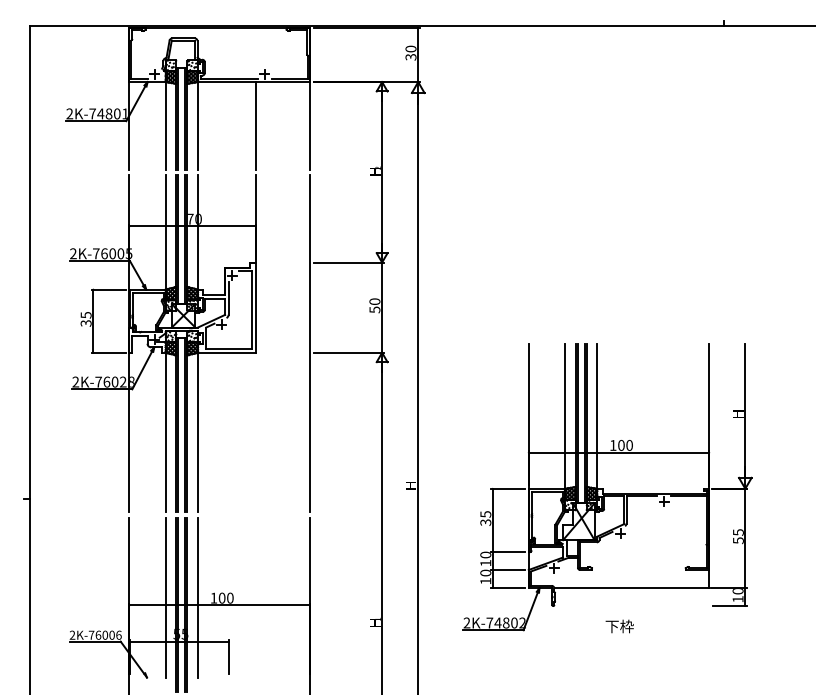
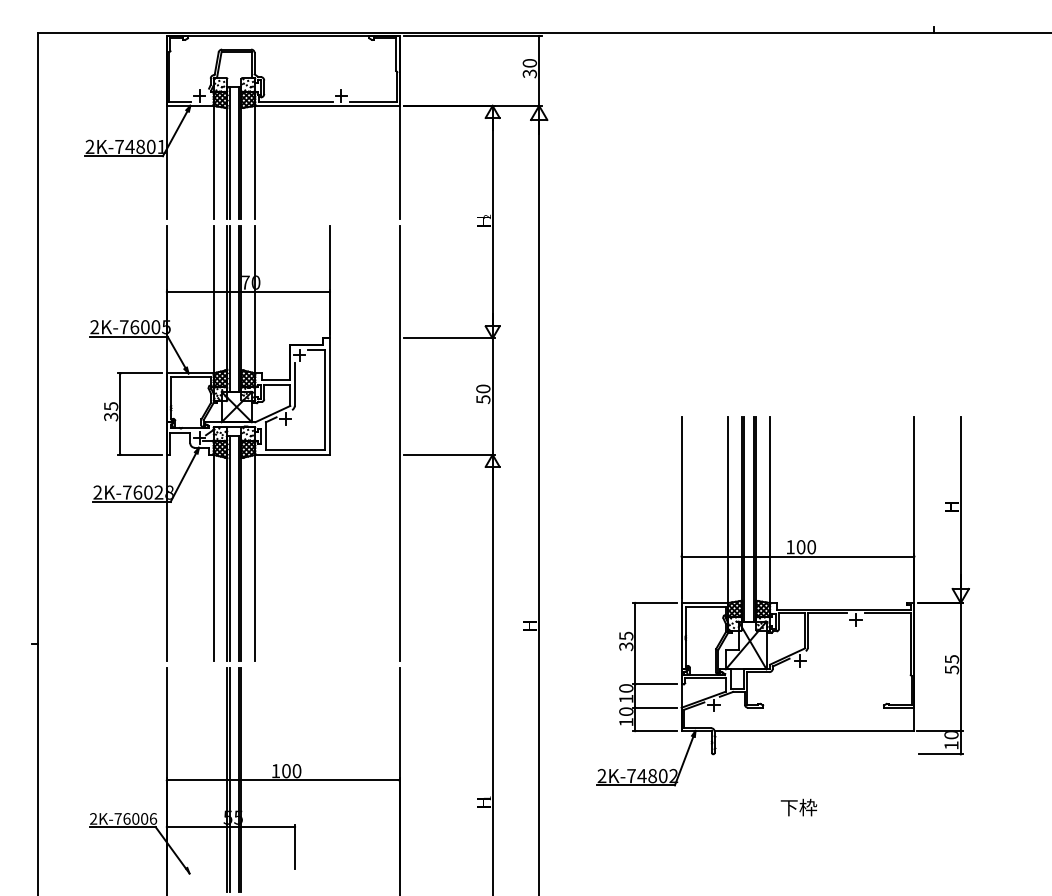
line: (255, 125) -> (329, 161), removed
part: (607, 487) -> (783, 601), moved
line: (165, 597) -> (213, 770), removed
line: (198, 597) -> (255, 770), removed

